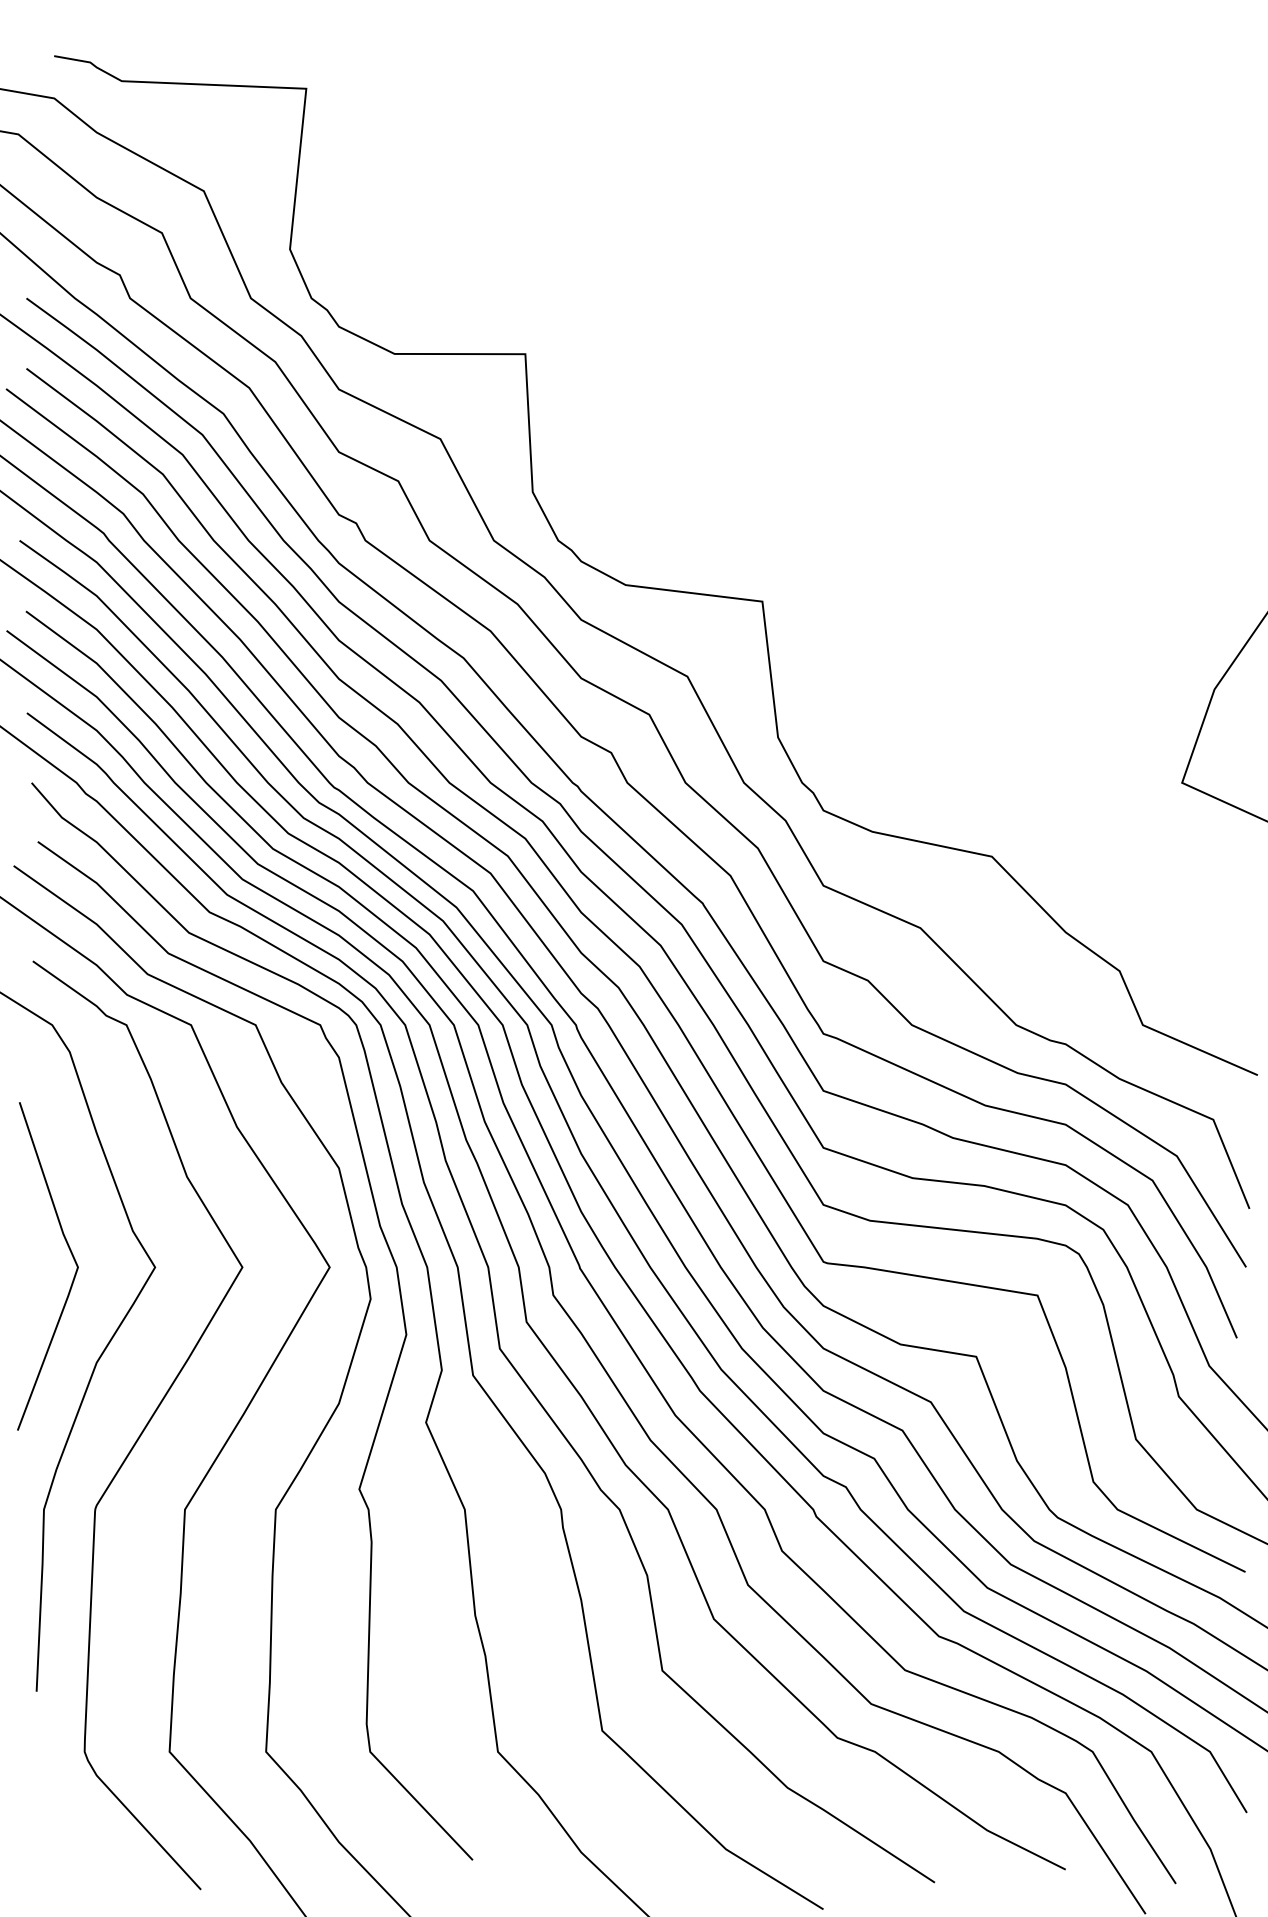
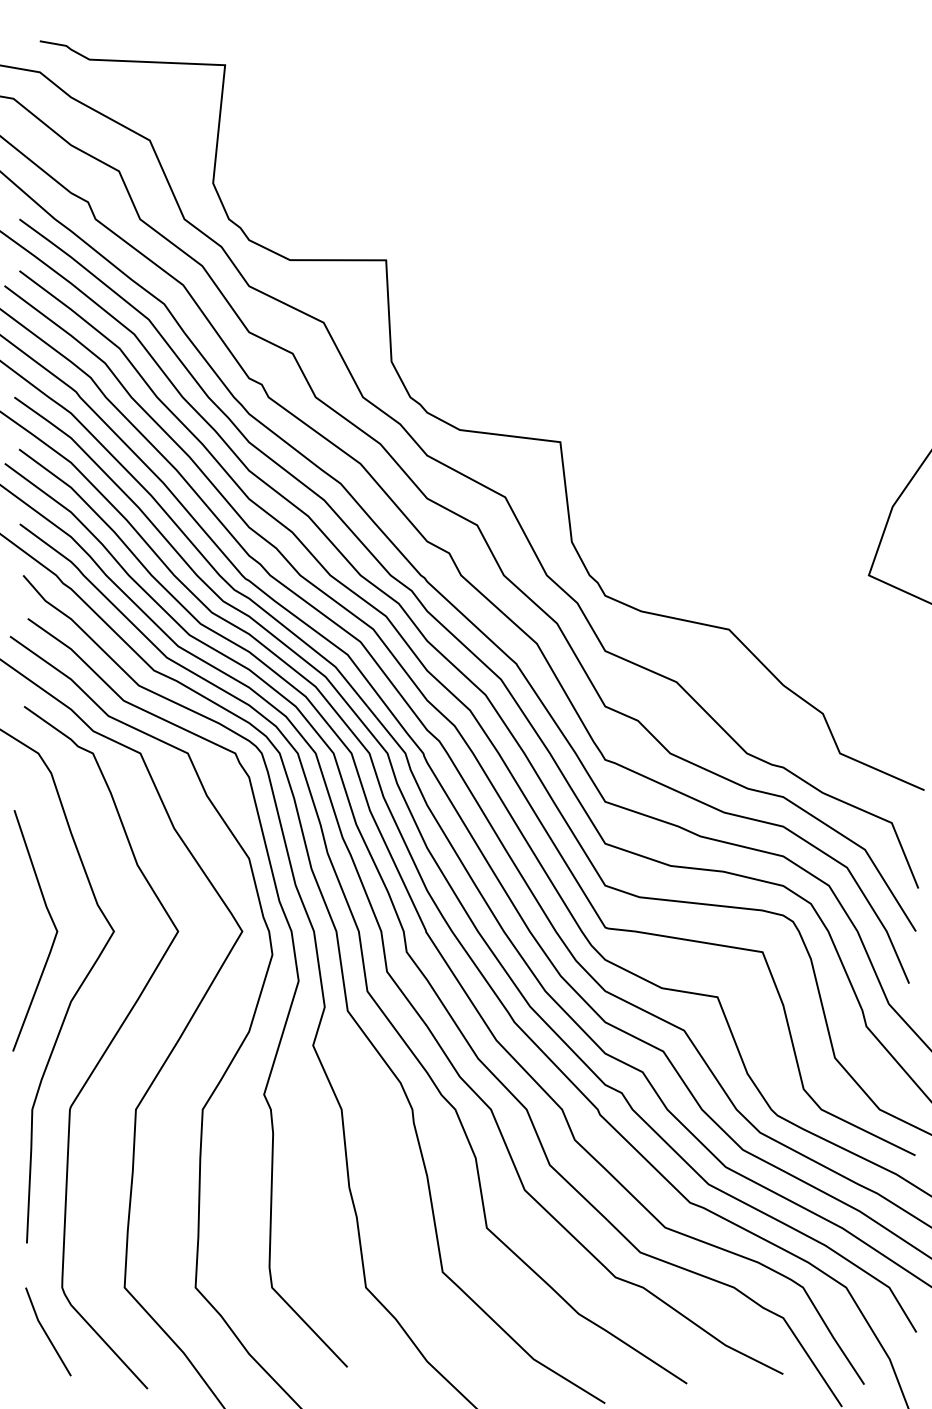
line: (63, 1812) -> (46, 1332), added

